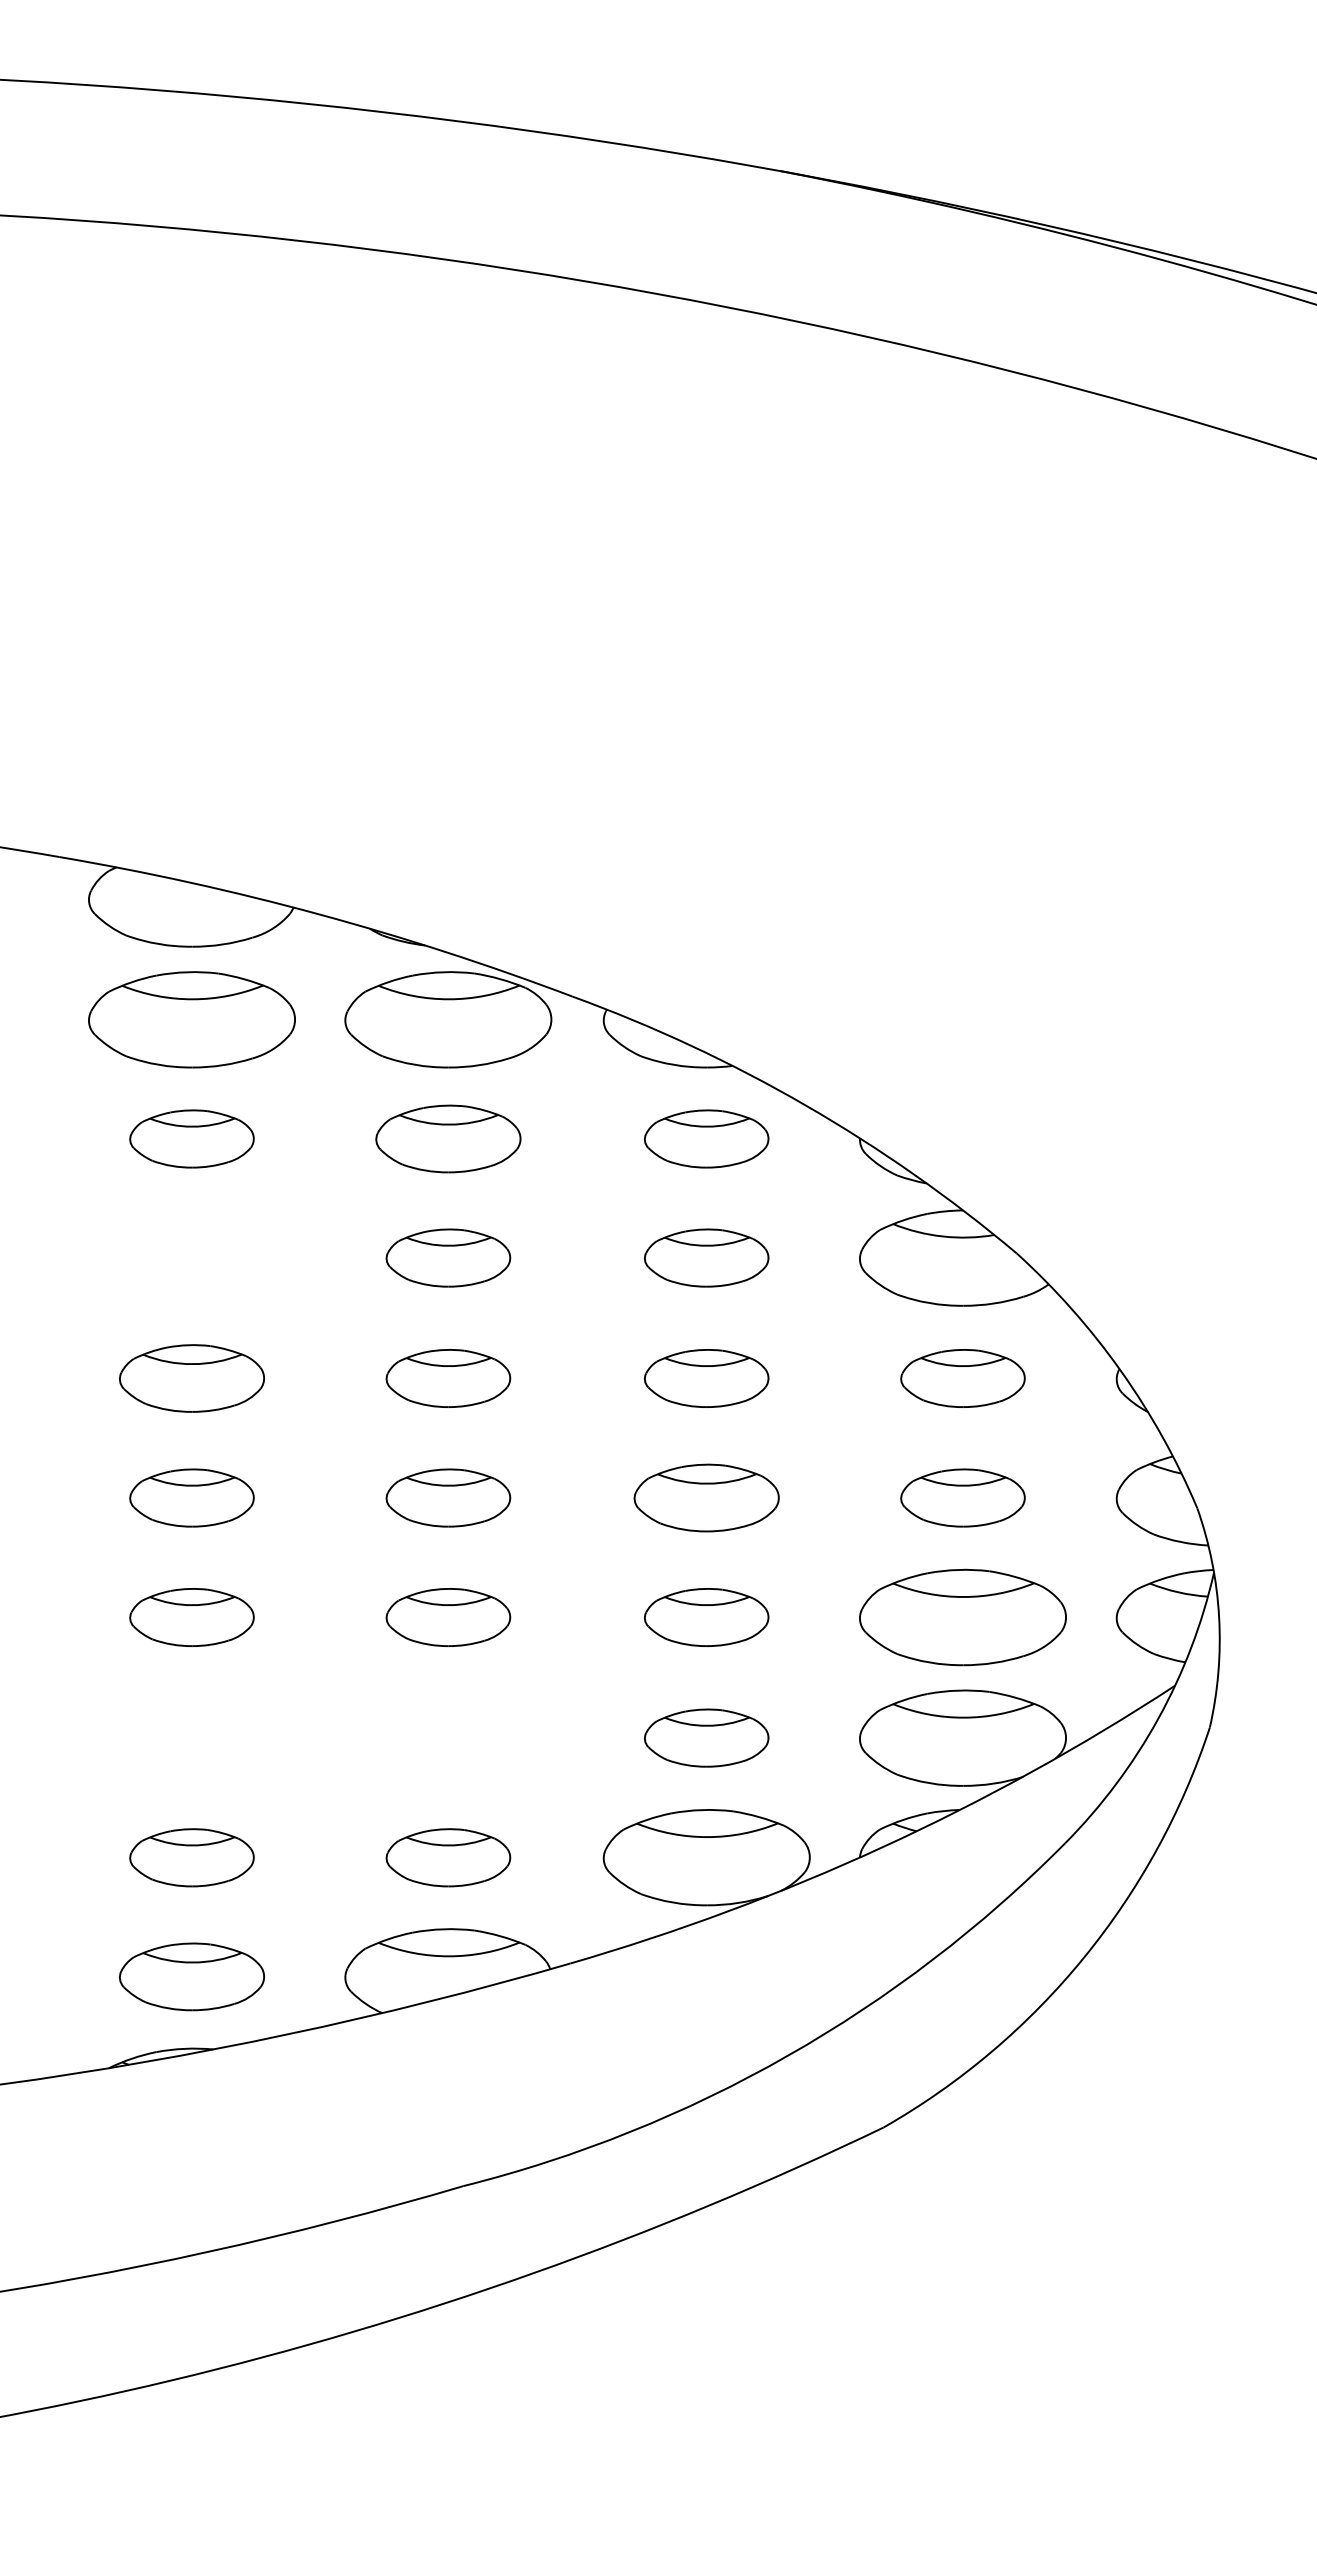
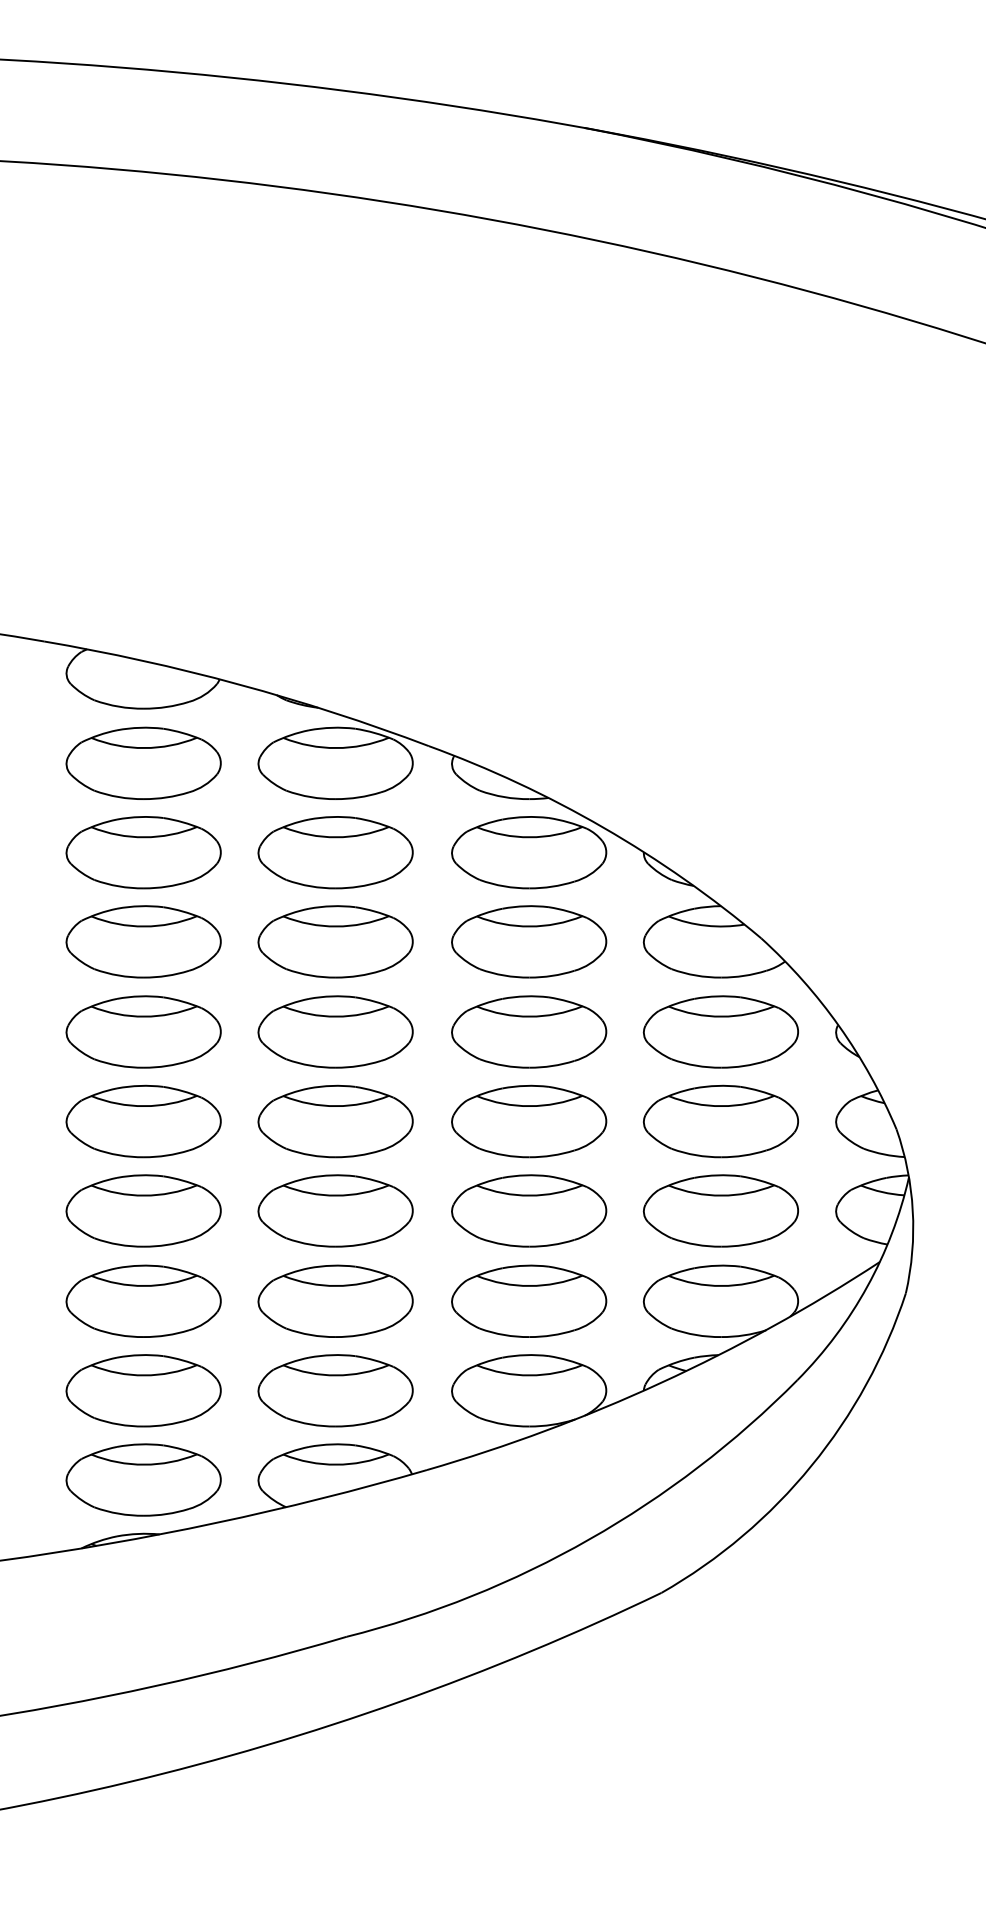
part: (191, 1138) -> (143, 852), size x1.67
part: (448, 1138) -> (335, 852), size x1.43
part: (706, 1138) -> (528, 852), size x1.67
part: (191, 1257) -> (143, 941), added
part: (448, 1257) -> (335, 941), size x1.67
part: (706, 1257) -> (528, 941), size x1.67
part: (191, 1378) -> (143, 1032), size x1.43
part: (448, 1378) -> (335, 1032), size x1.67
part: (706, 1378) -> (528, 1032), size x1.67
part: (962, 1378) -> (720, 1032), size x1.67
part: (191, 1497) -> (143, 1121), size x1.67
part: (448, 1497) -> (335, 1121), size x1.67
part: (706, 1497) -> (528, 1121), size x1.43
part: (962, 1497) -> (720, 1121), size x1.67
part: (191, 1617) -> (143, 1210), size x1.67
part: (448, 1617) -> (335, 1210), size x1.67
part: (706, 1617) -> (528, 1210), size x1.67
part: (191, 1737) -> (143, 1300), added
part: (448, 1737) -> (335, 1300), added
part: (706, 1737) -> (528, 1300), size x1.67
part: (191, 1857) -> (143, 1390), size x1.67
part: (448, 1857) -> (335, 1390), size x1.67
part: (191, 1976) -> (143, 1479), size x1.43

